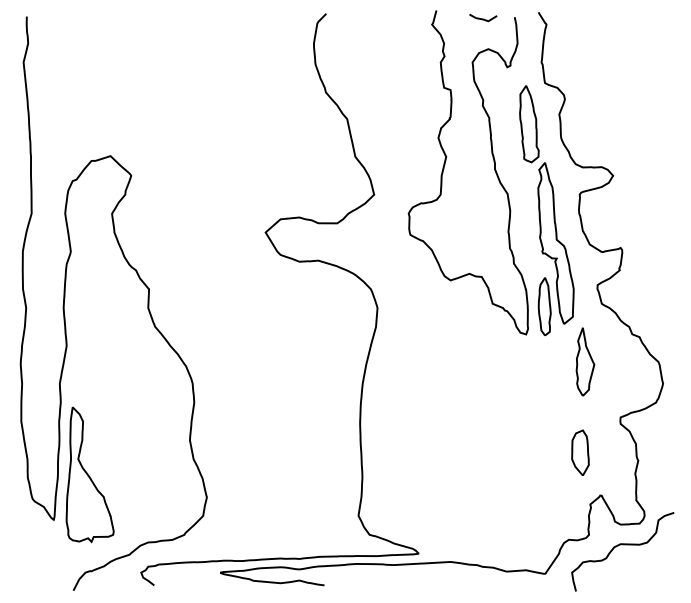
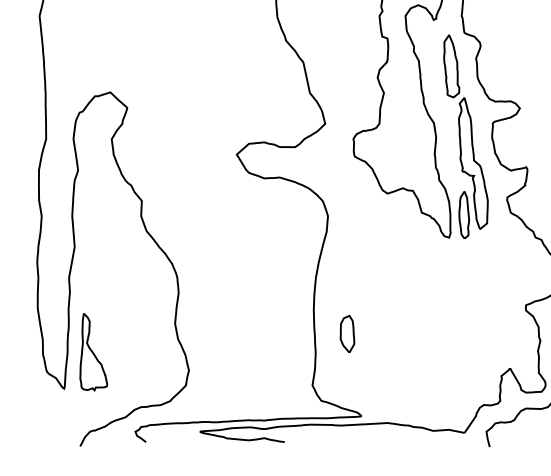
part: (585, 361) -> (497, 259), removed
part: (580, 452) -> (347, 333), moved
part: (89, 474) -> (93, 351), size x0.7

